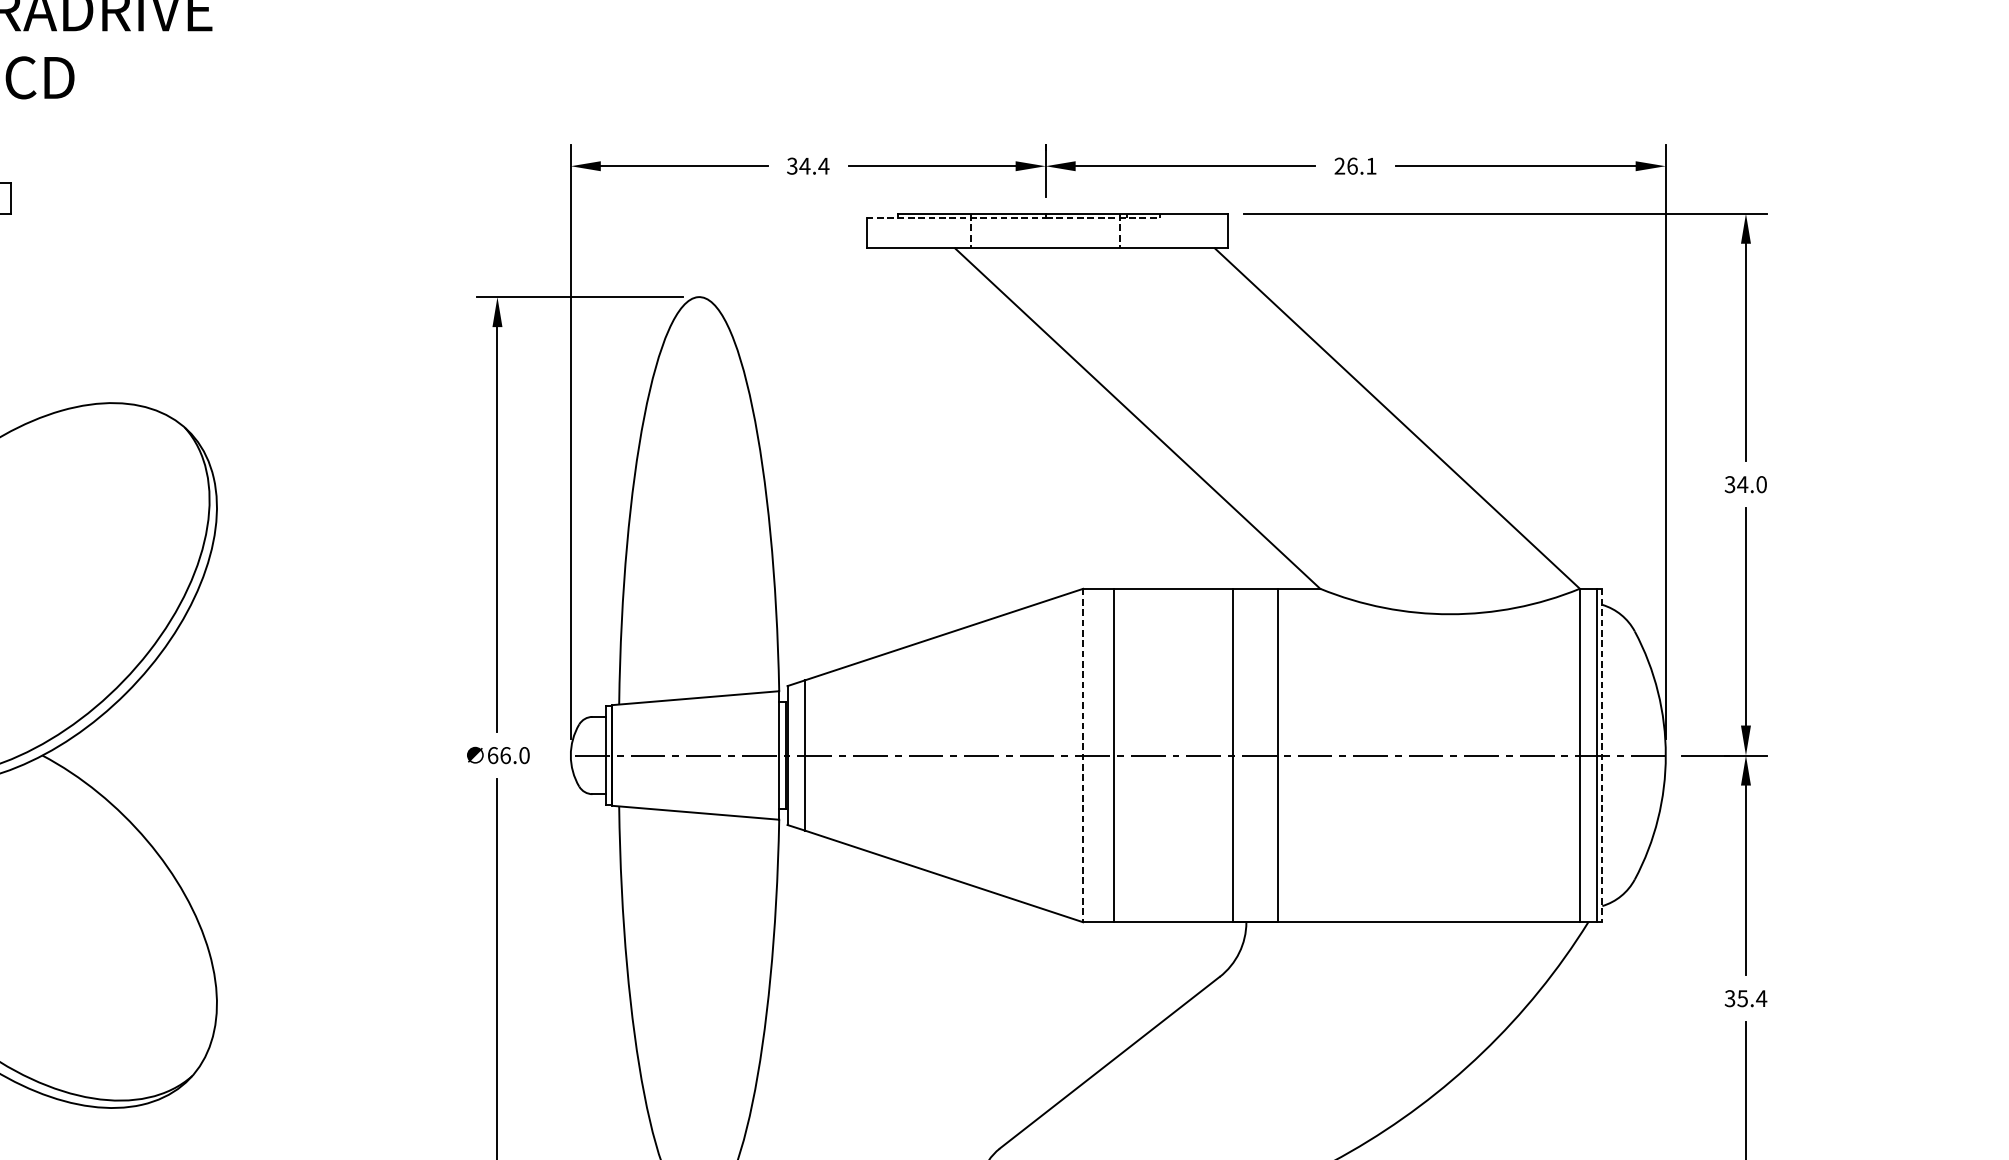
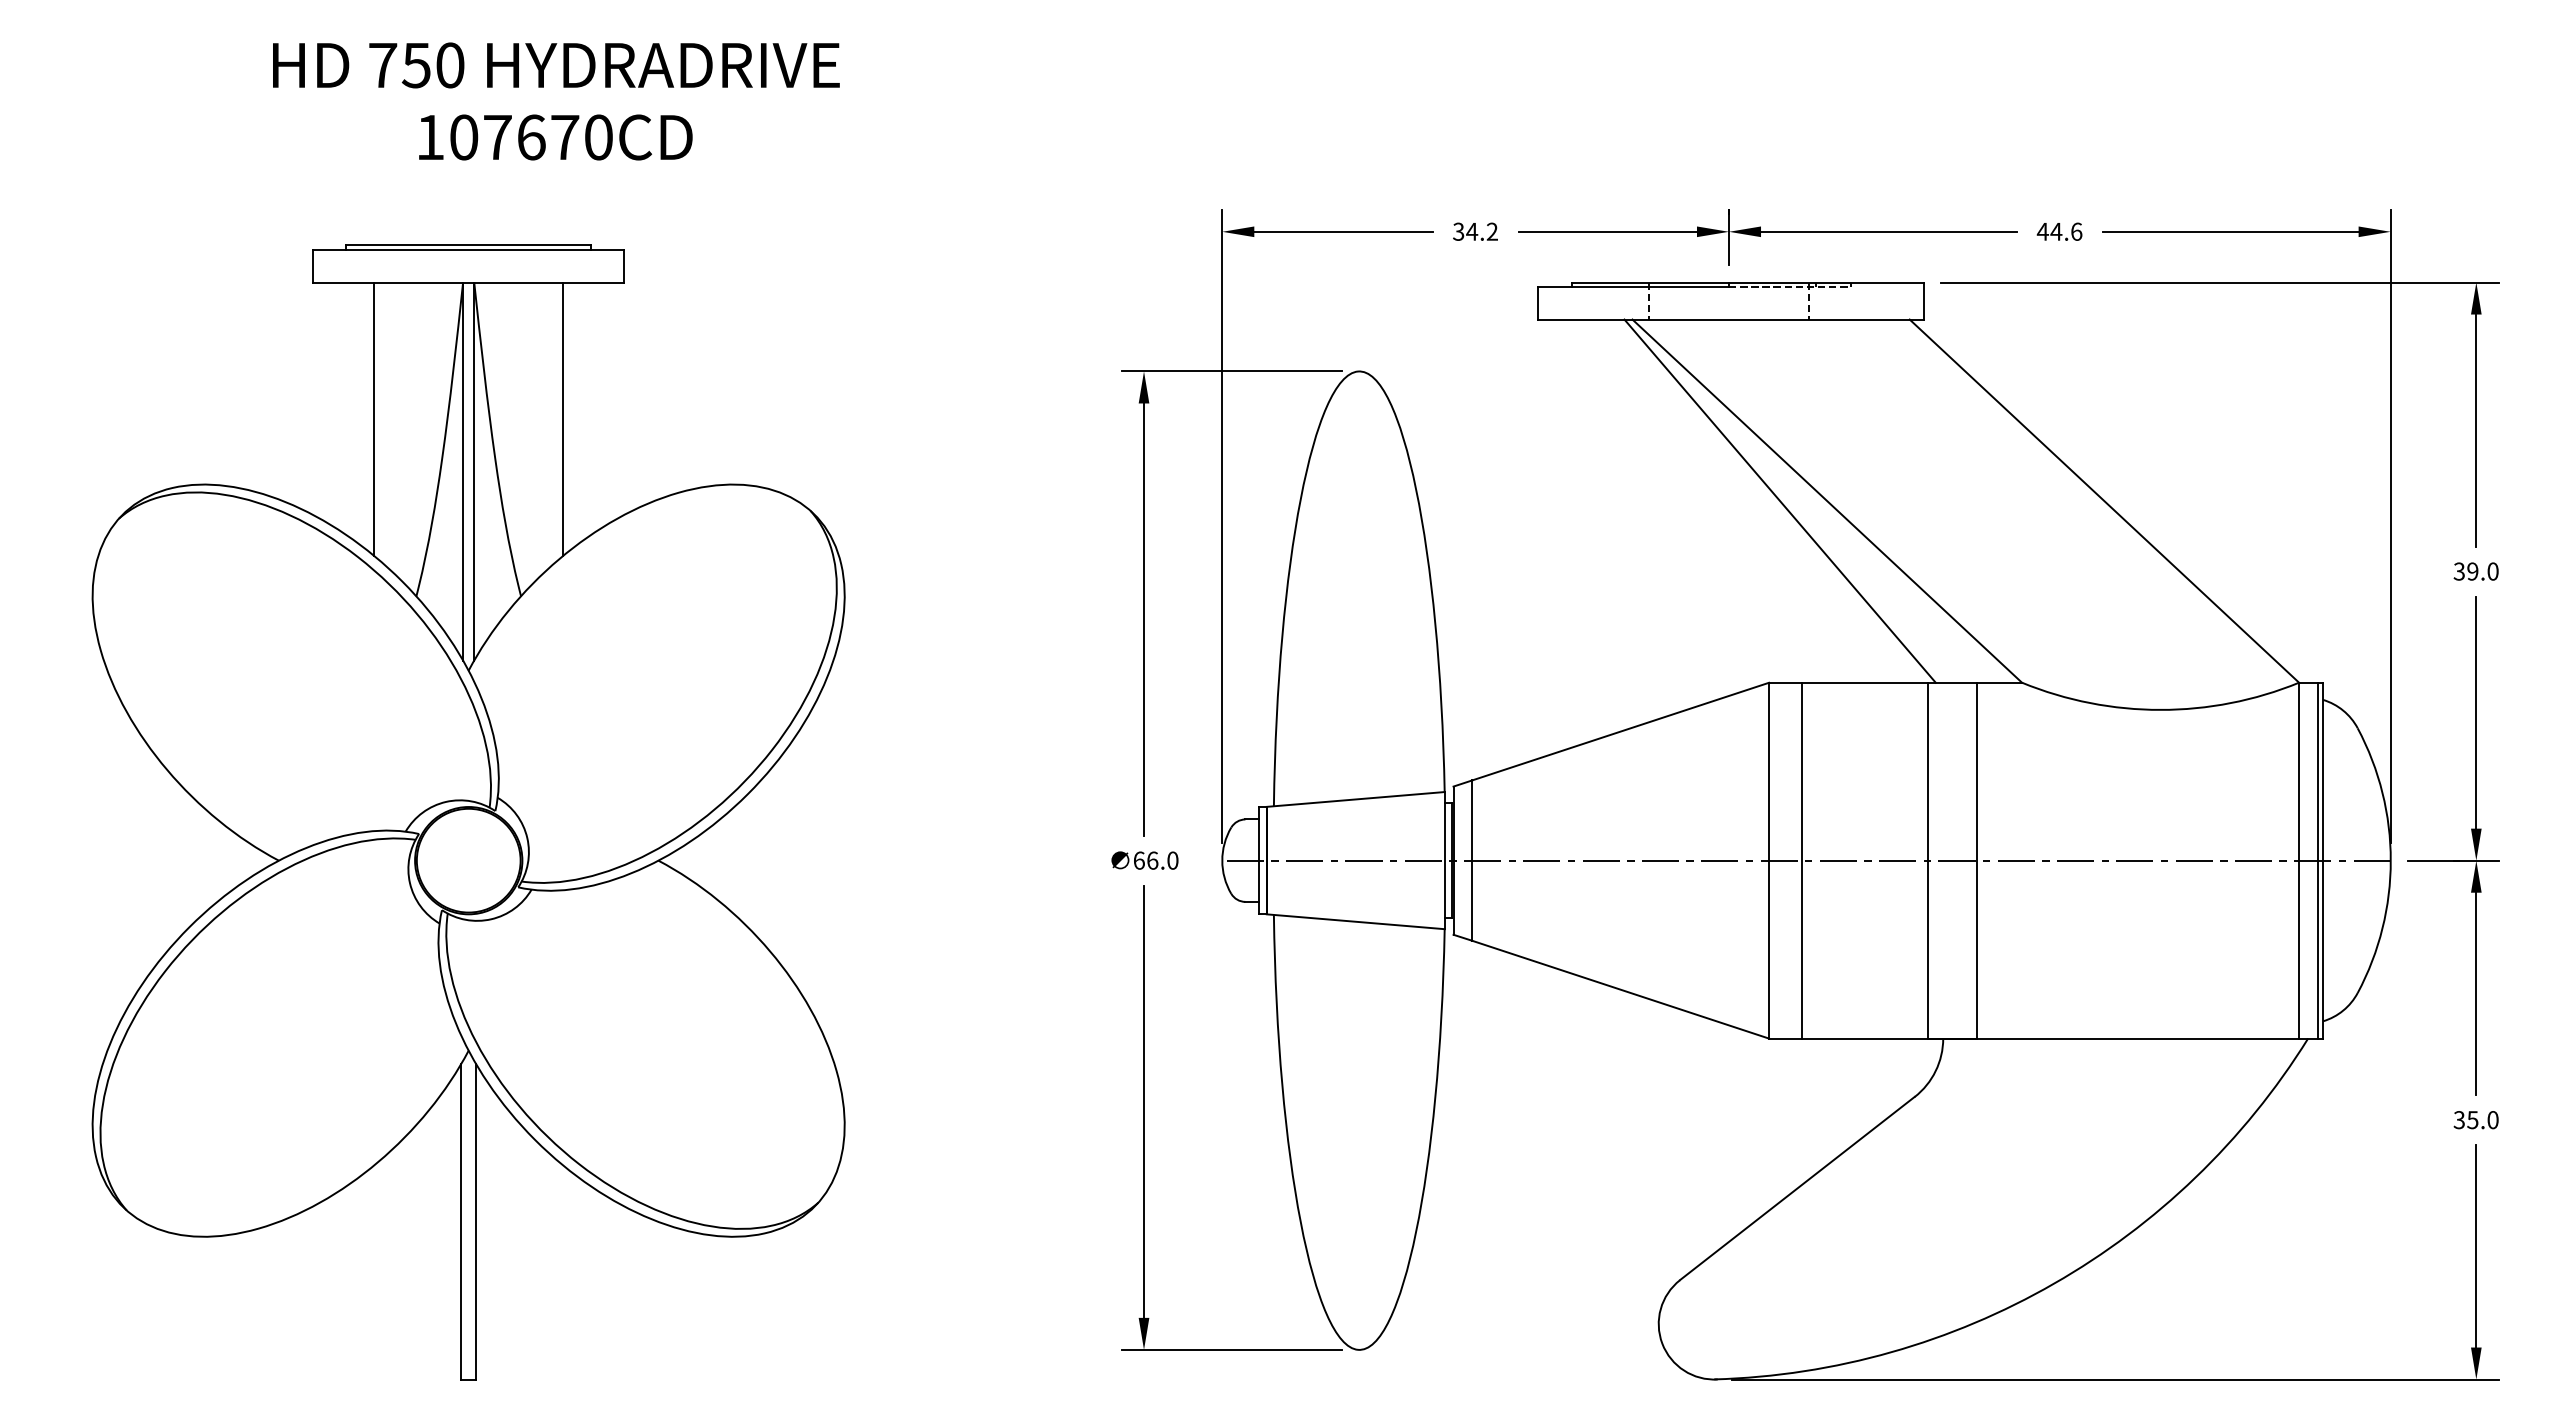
text: (824, 165) -> (1492, 231), 34.4 -> 34.2
text: (1355, 165) -> (2059, 231), 26.1 -> 44.6
line: (957, 218) -> (1634, 287), dashed -> solid
line: (1092, 418) -> (1779, 500), added
text: (1742, 484) -> (2472, 571), 34.0 -> 39.0
line: (1083, 755) -> (1769, 860), dashed -> solid
line: (1602, 755) -> (2323, 860), dashed -> solid
text: (1762, 999) -> (2493, 1120), 35.4 -> 35.0

